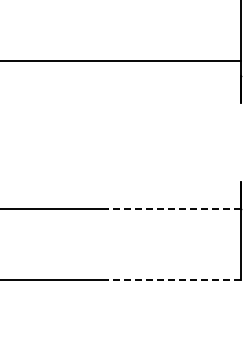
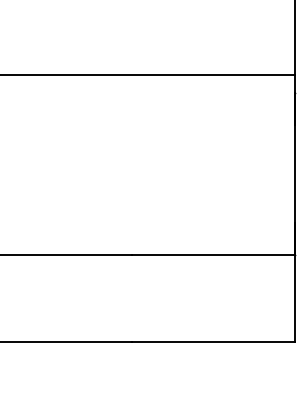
line: (241, 142) -> (295, 174), added
line: (174, 208) -> (213, 254), dashed -> solid
line: (174, 279) -> (213, 341), dashed -> solid

